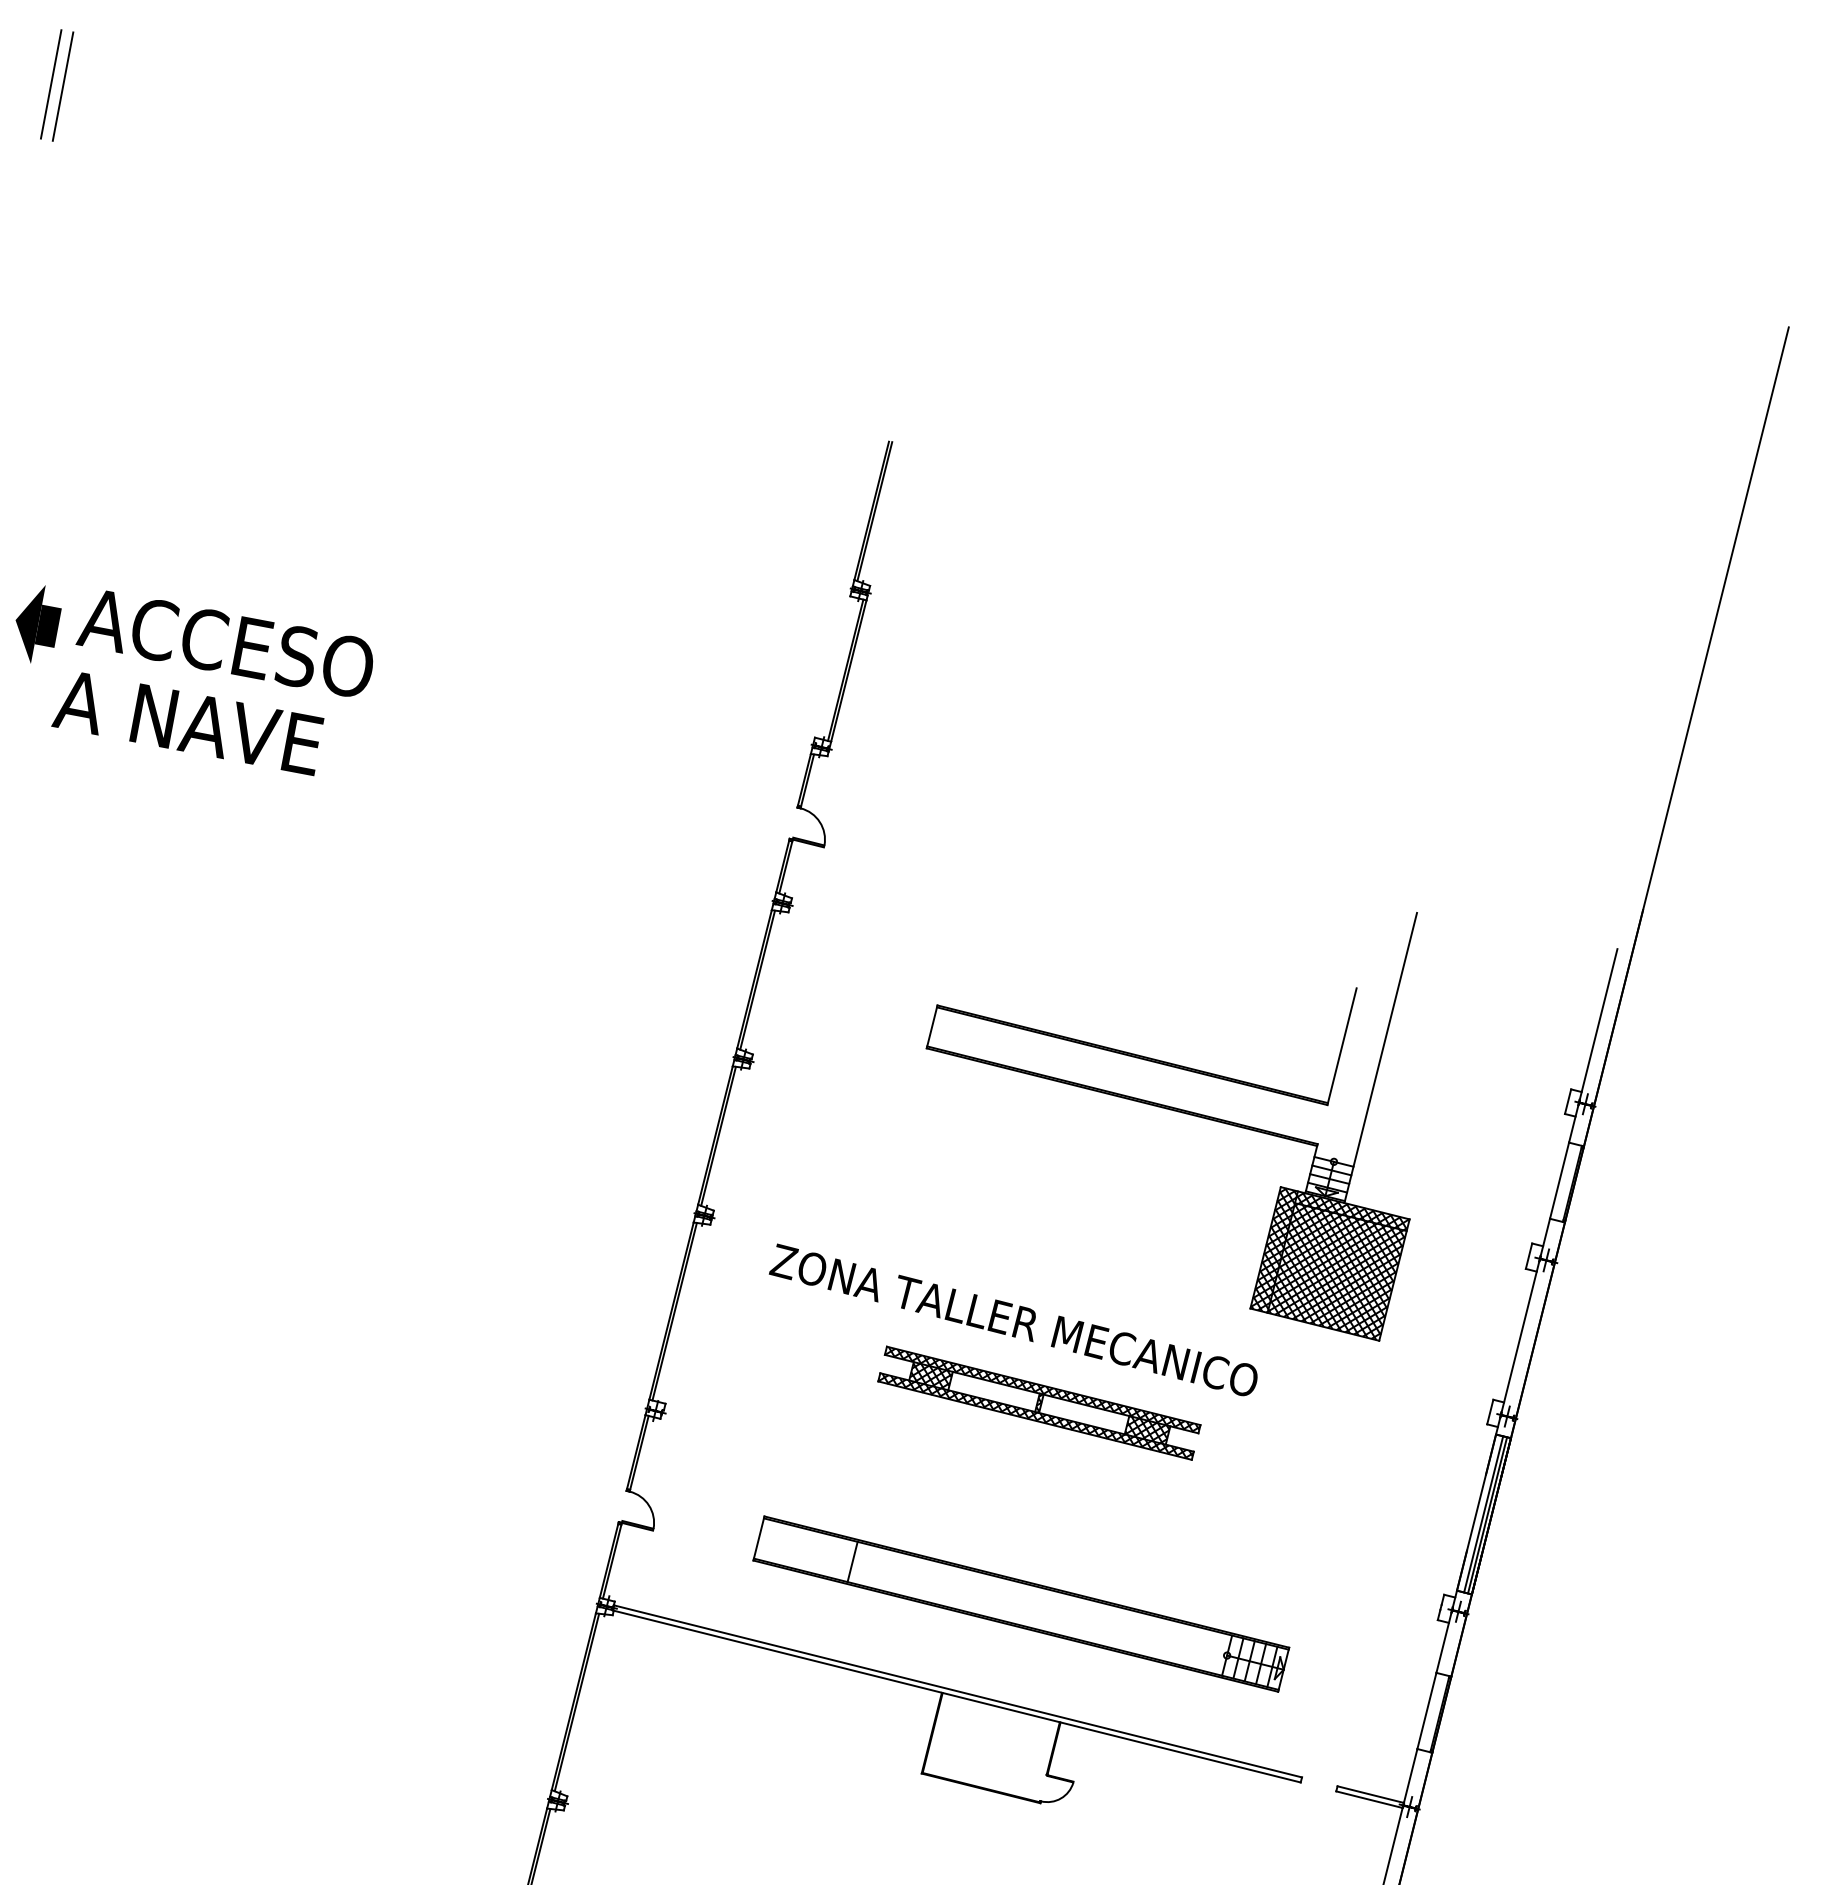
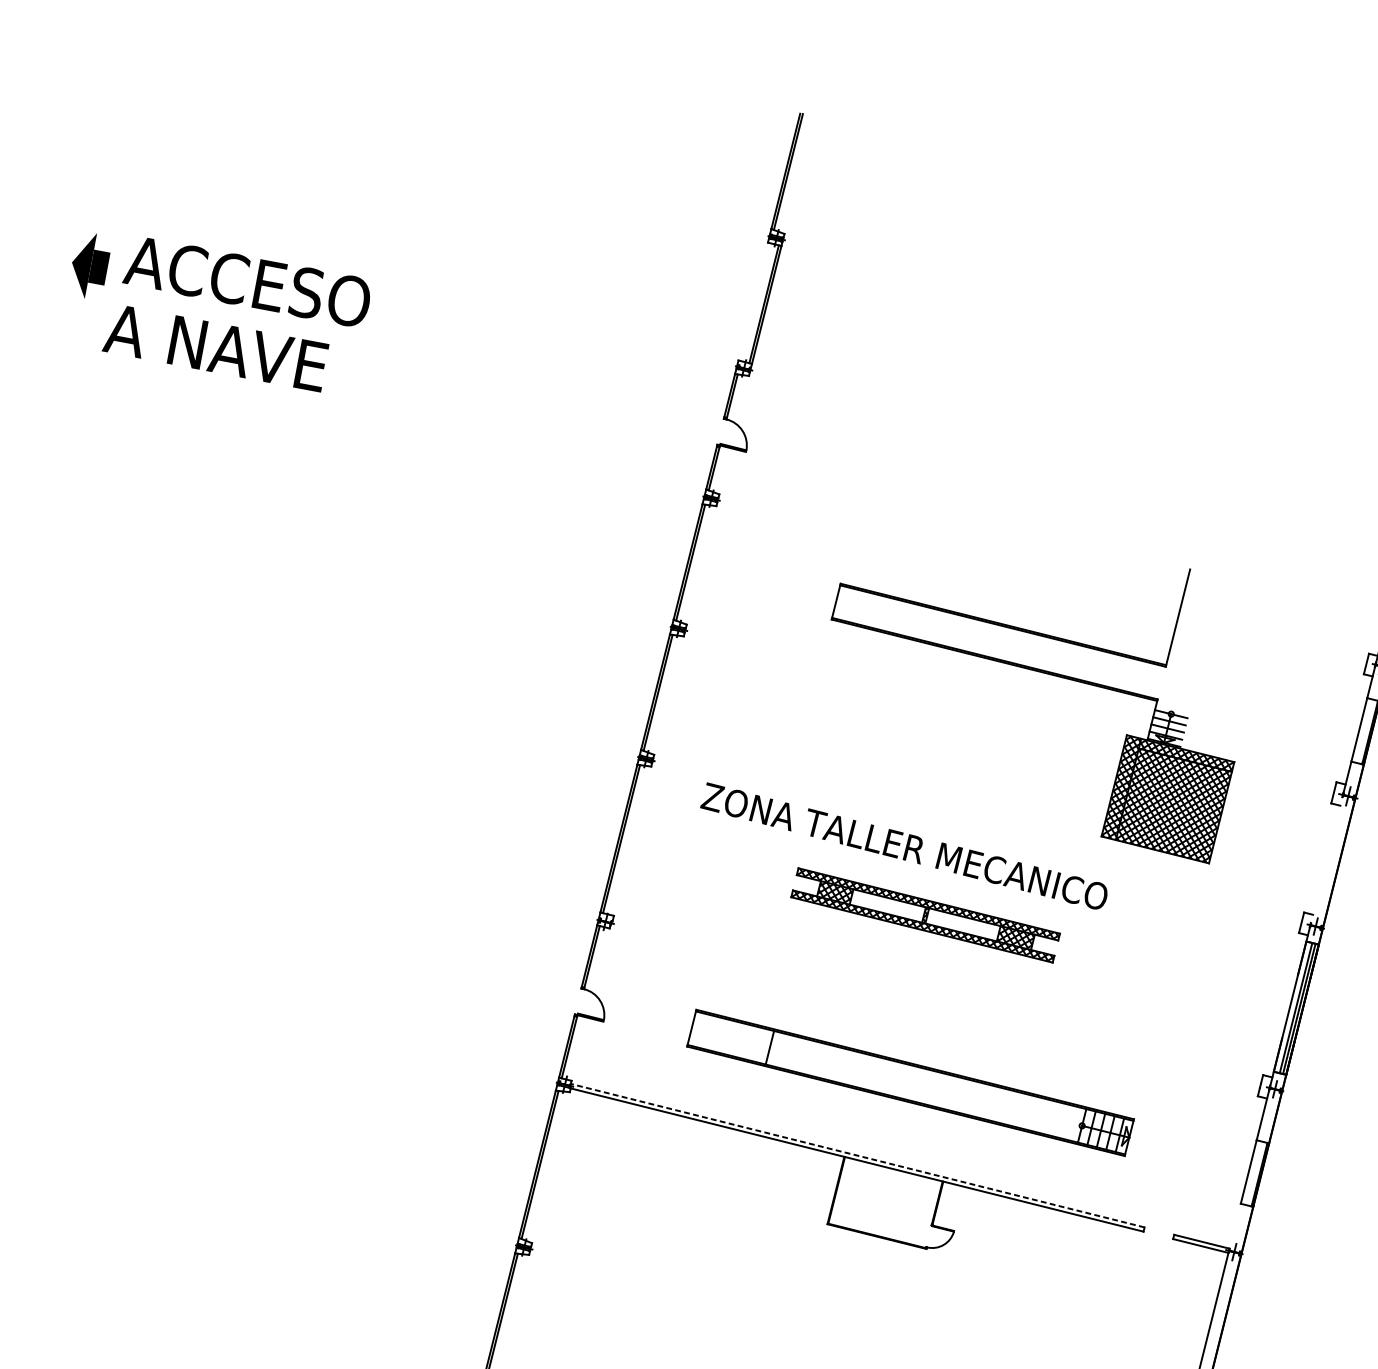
line: (1380, 1057) -> (1210, 627), removed
line: (1520, 1336) -> (1326, 859), removed
line: (958, 1691) -> (858, 1155), solid -> dashed
line: (1410, 1775) -> (1235, 1225), removed

